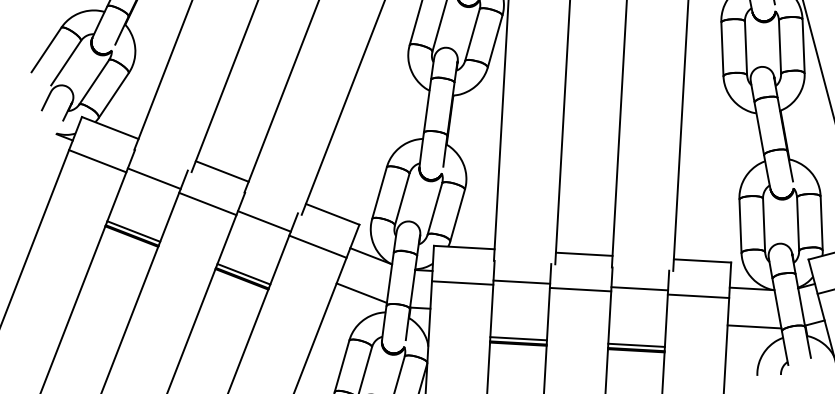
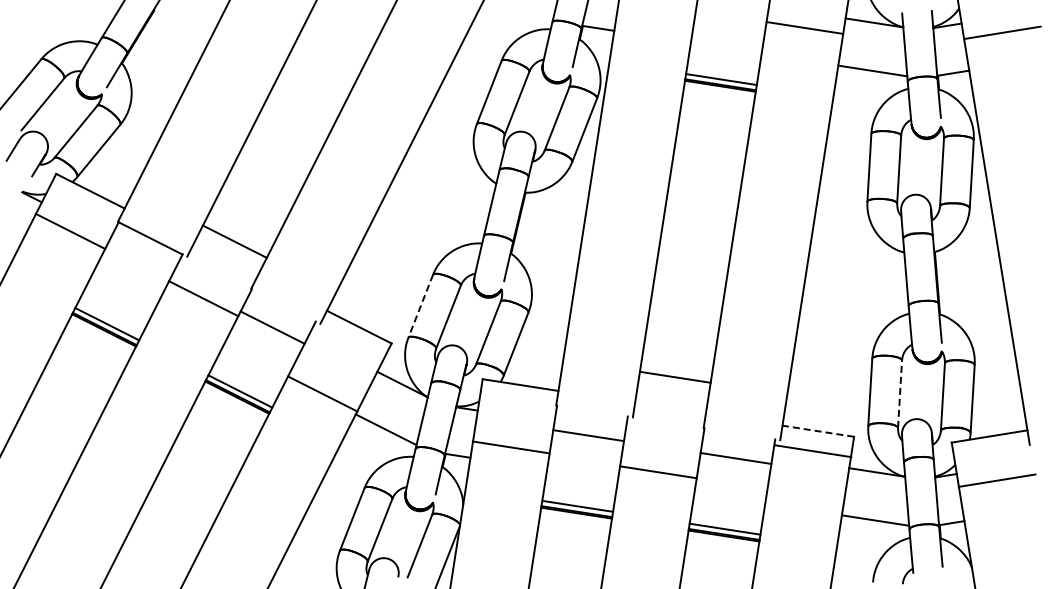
line: (221, 171) -> (234, 241), moved
line: (154, 178) -> (150, 238), moved
line: (379, 193) -> (420, 306), solid -> dashed
line: (764, 225) -> (900, 394), solid -> dashed
line: (317, 246) -> (322, 393), moved
line: (584, 253) -> (675, 376), moved
line: (701, 261) -> (817, 431), solid -> dashed
line: (462, 283) -> (510, 447), moved
line: (580, 289) -> (658, 472), moved
line: (698, 296) -> (812, 451), moved

